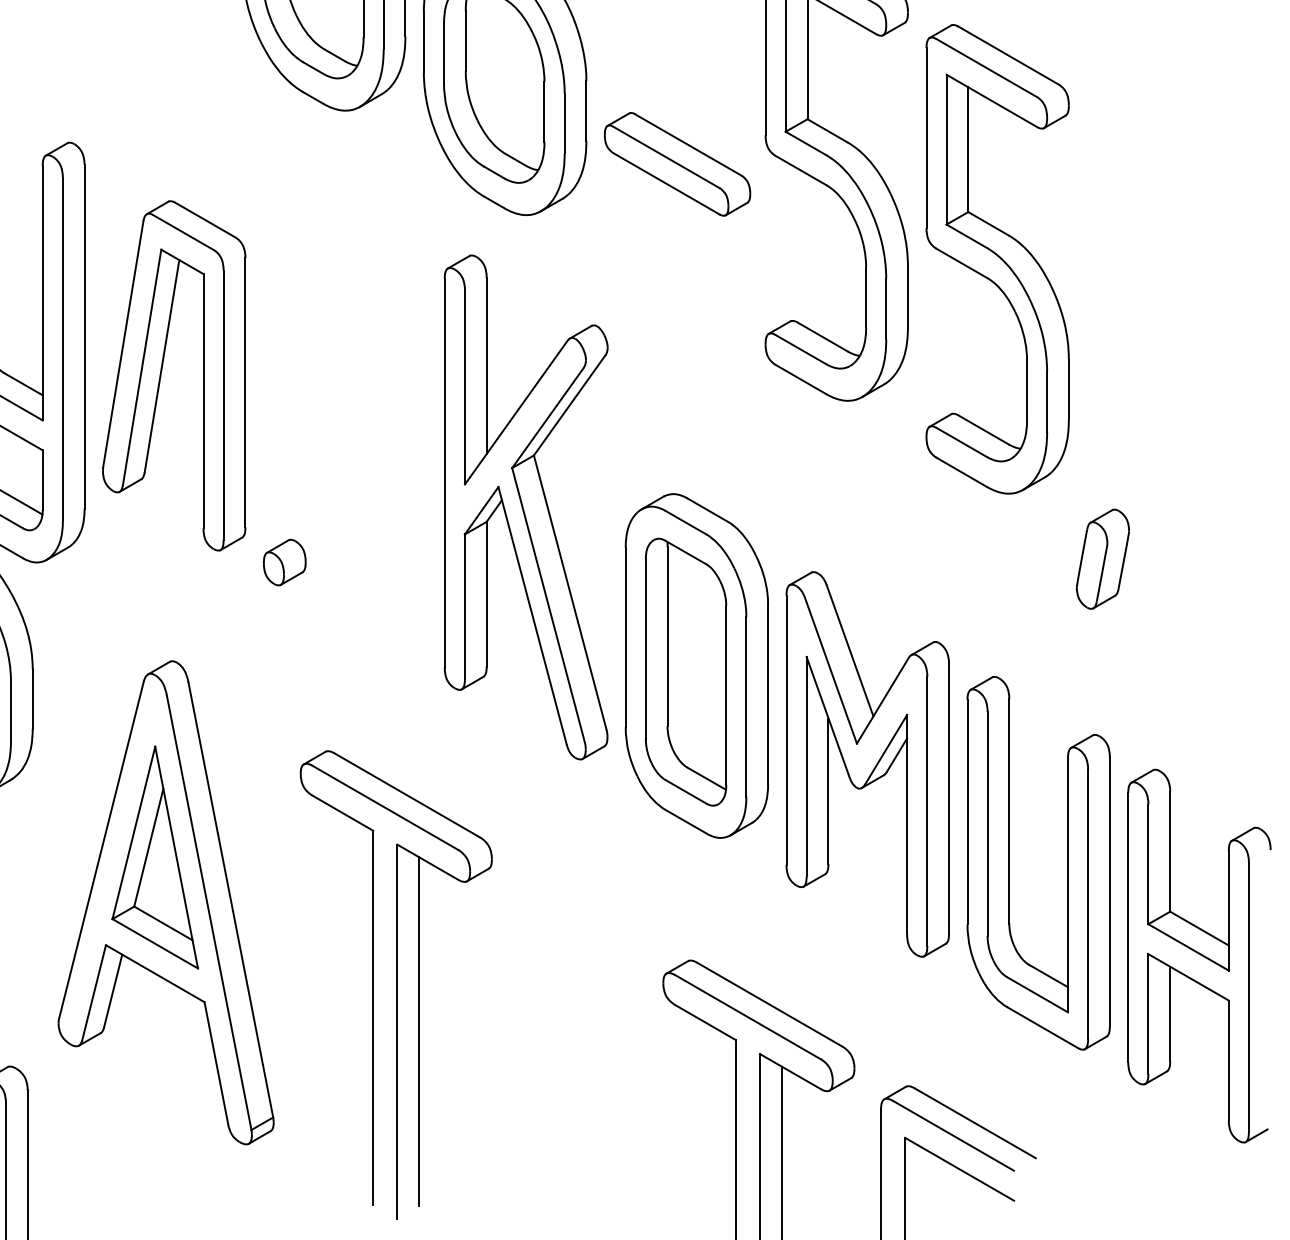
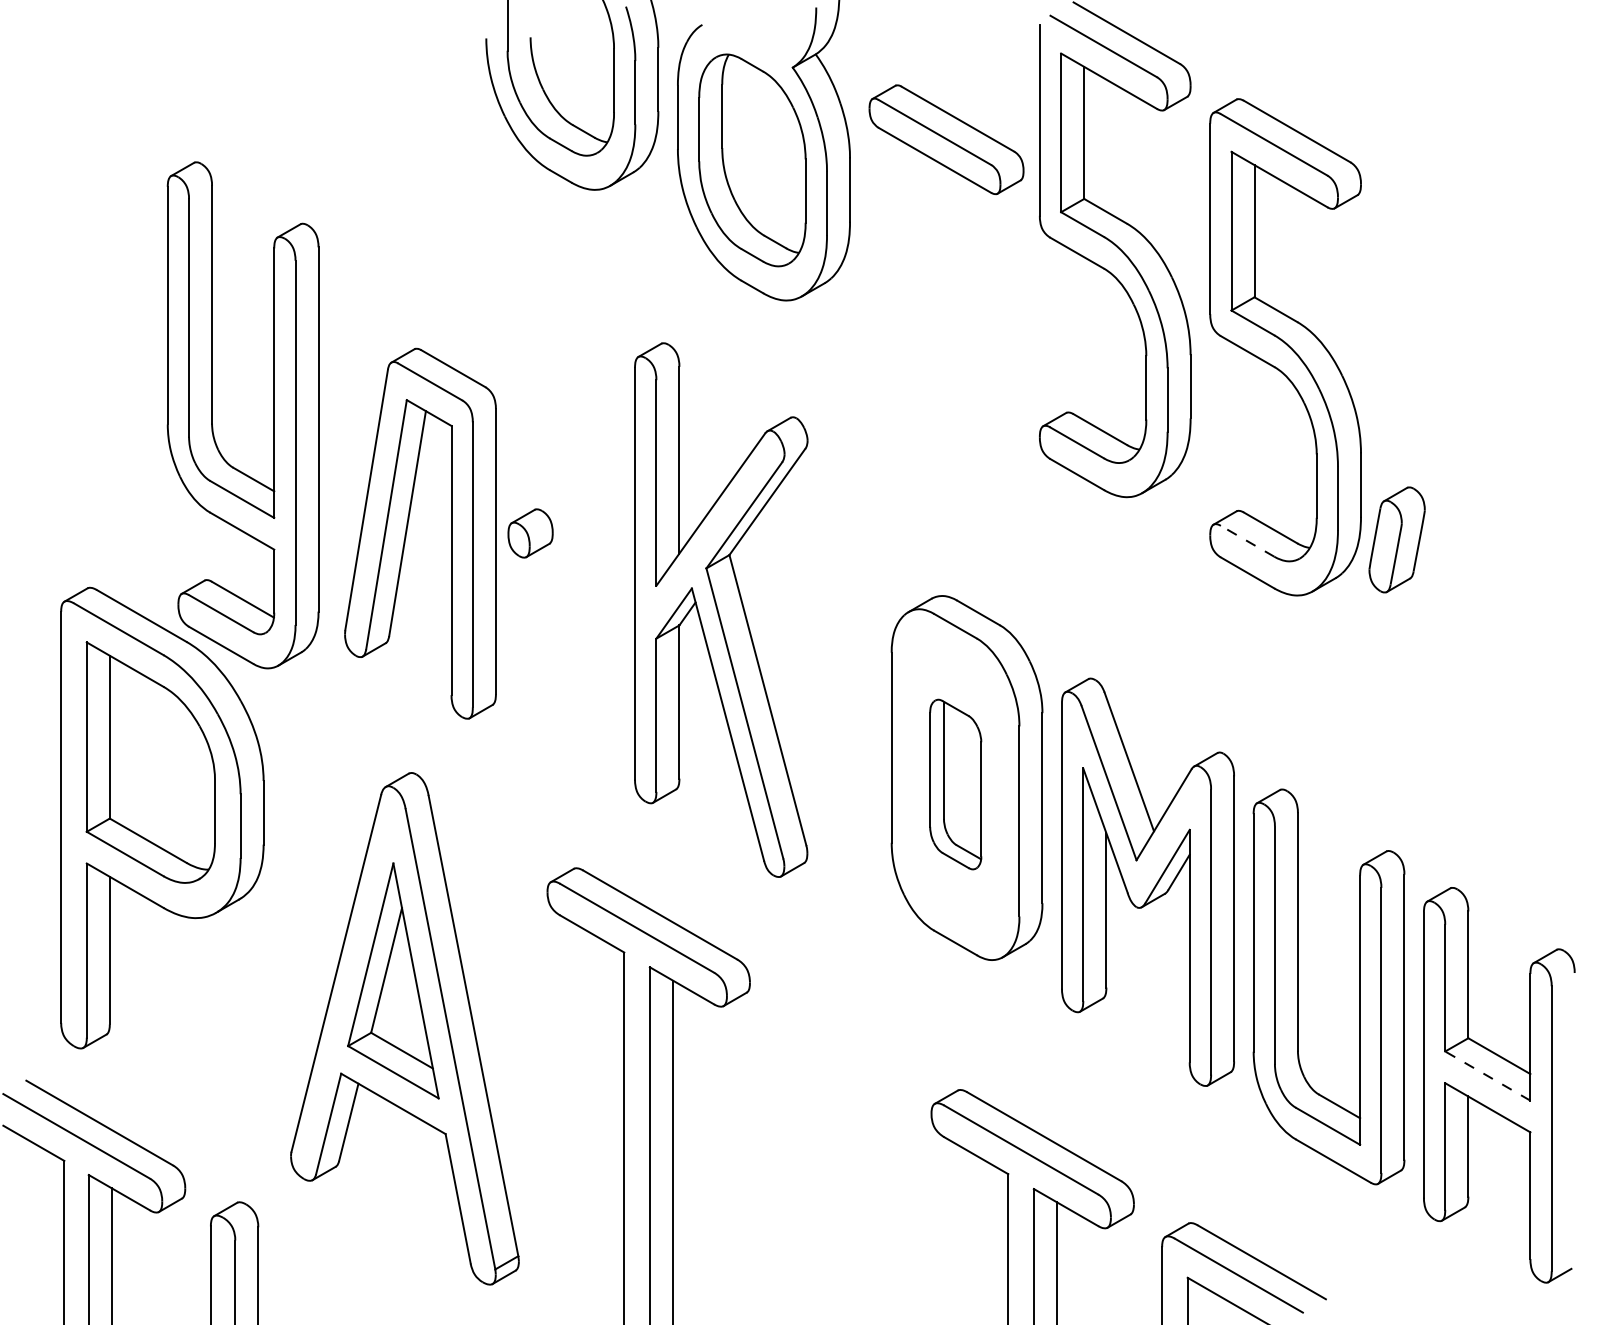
part: (677, 164) -> (946, 139), moved
part: (161, 373) -> (407, 531), moved
line: (961, 442) -> (1247, 541), solid -> dashed
part: (526, 506) -> (721, 609), moved
part: (1102, 558) -> (1396, 539), moved
part: (284, 562) -> (530, 533), moved
part: (685, 672) -> (955, 784), size x0.6
line: (1188, 946) -> (1487, 1075), solid -> dashed

